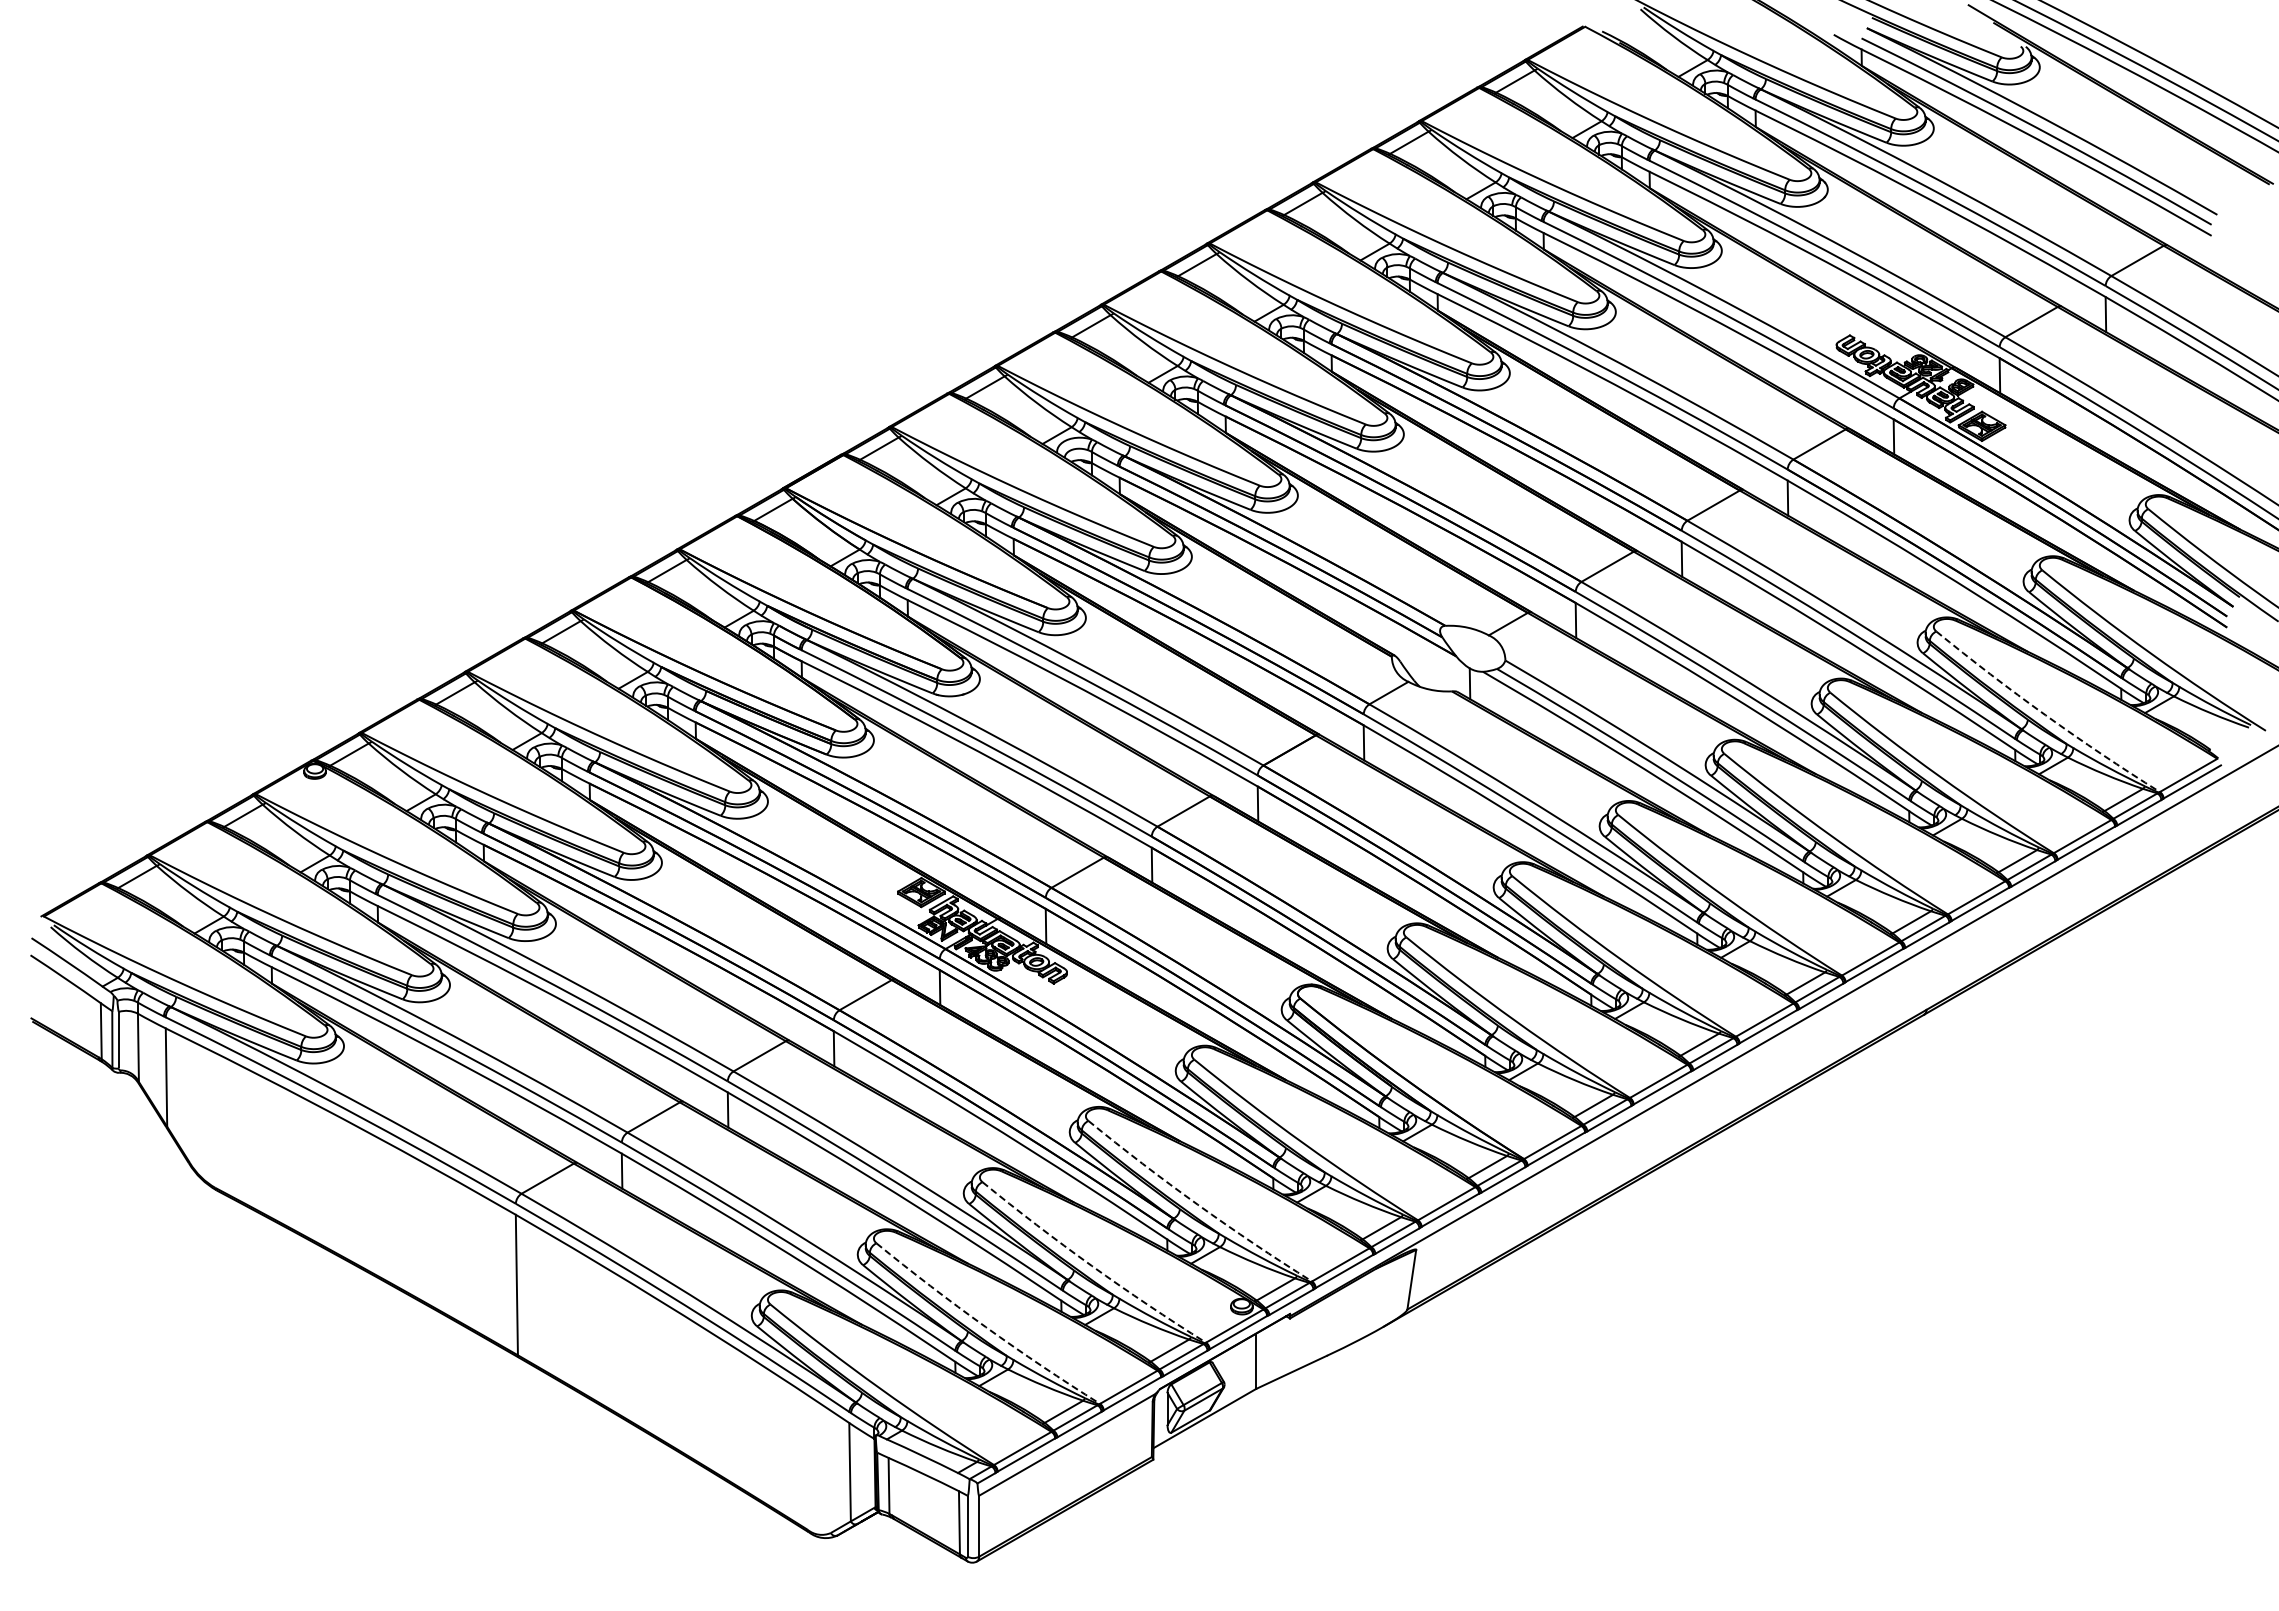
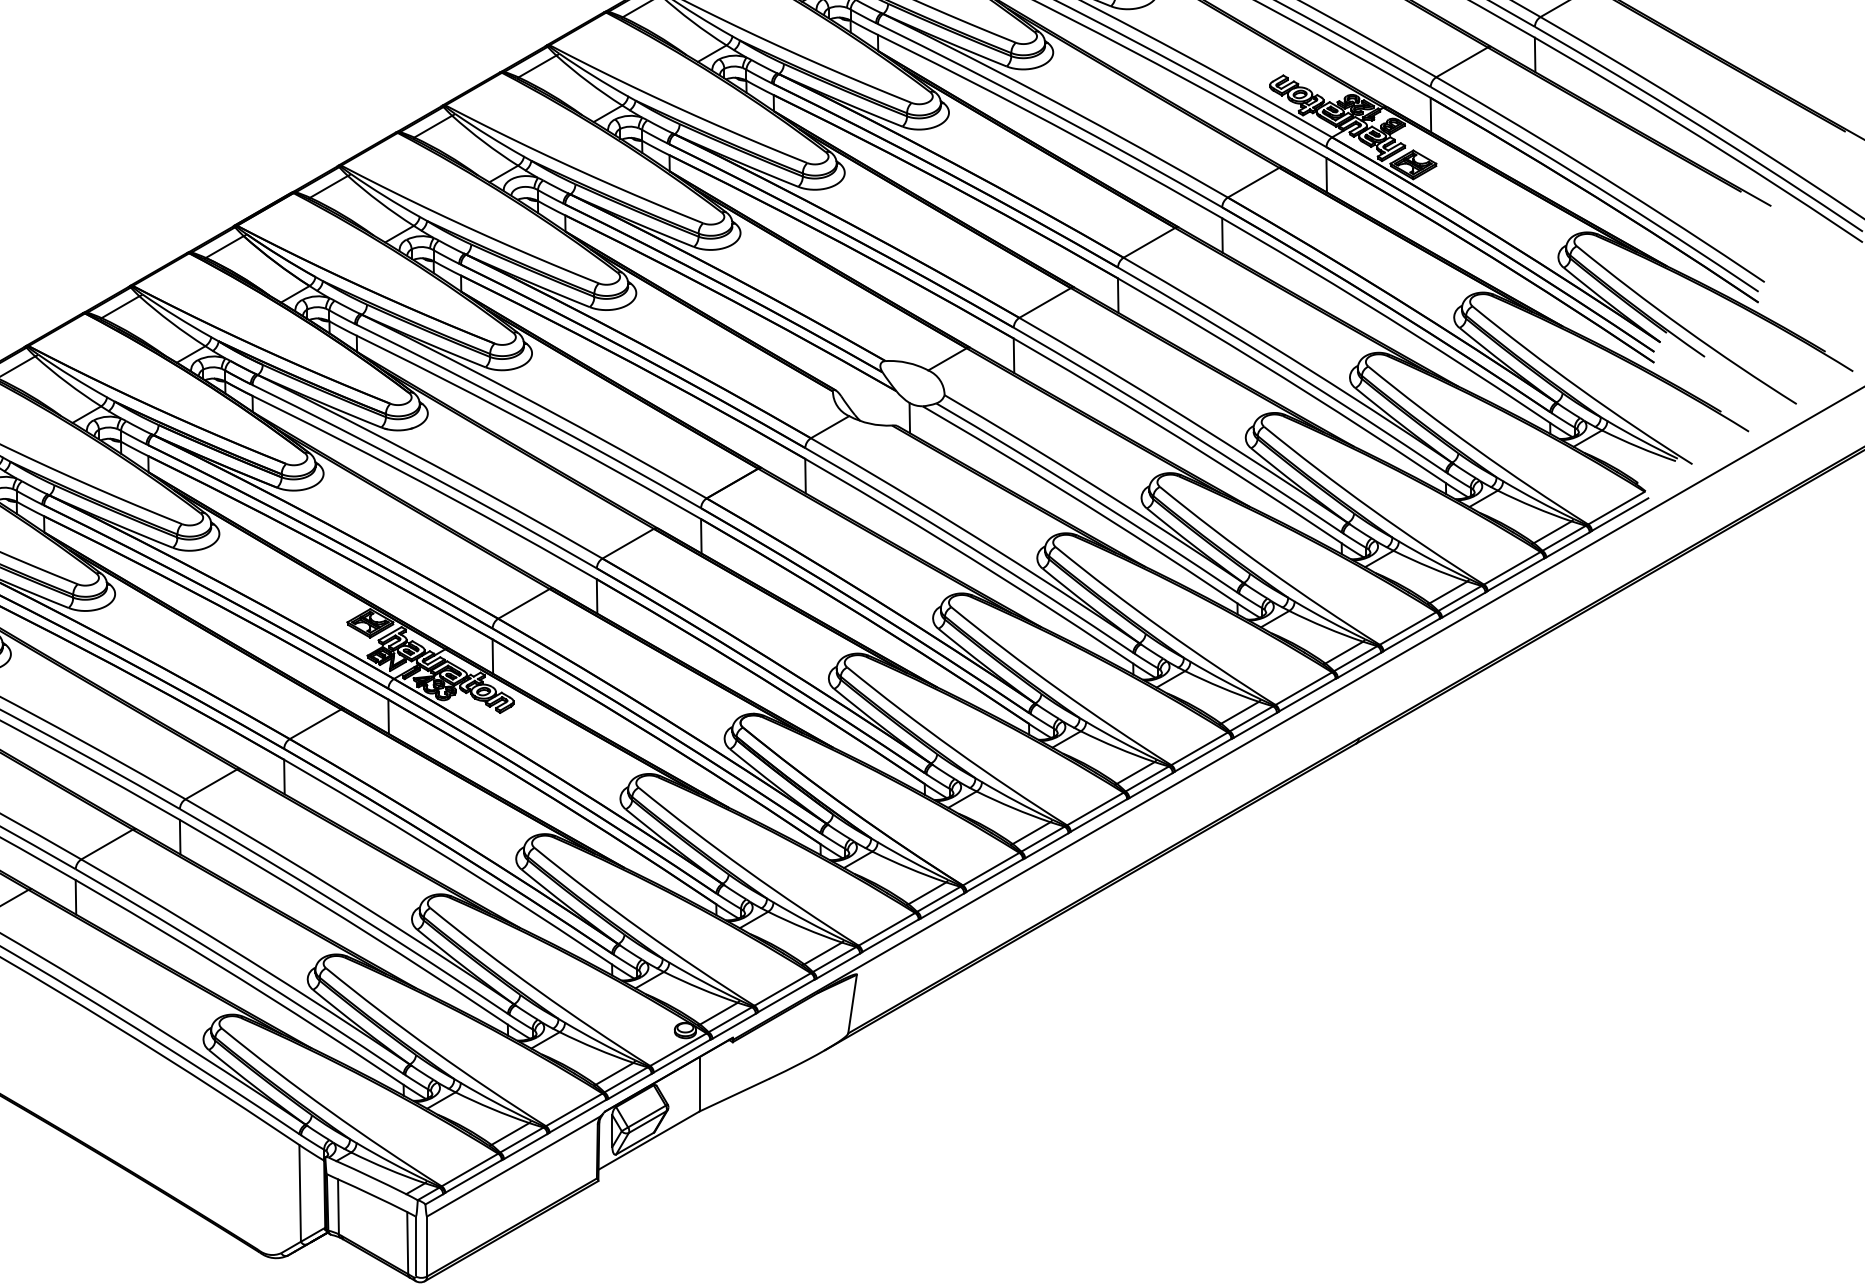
arc: (2045, 715) -> (1475, 449), dashed -> solid
arc: (1197, 1204) -> (641, 930), dashed -> solid
arc: (1091, 1265) -> (537, 990), dashed -> solid
arc: (985, 1327) -> (433, 1051), dashed -> solid

